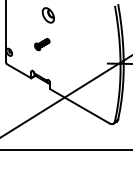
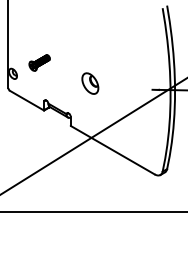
part: (48, 15) -> (90, 83), moved
part: (42, 44) -> (39, 62), moved

